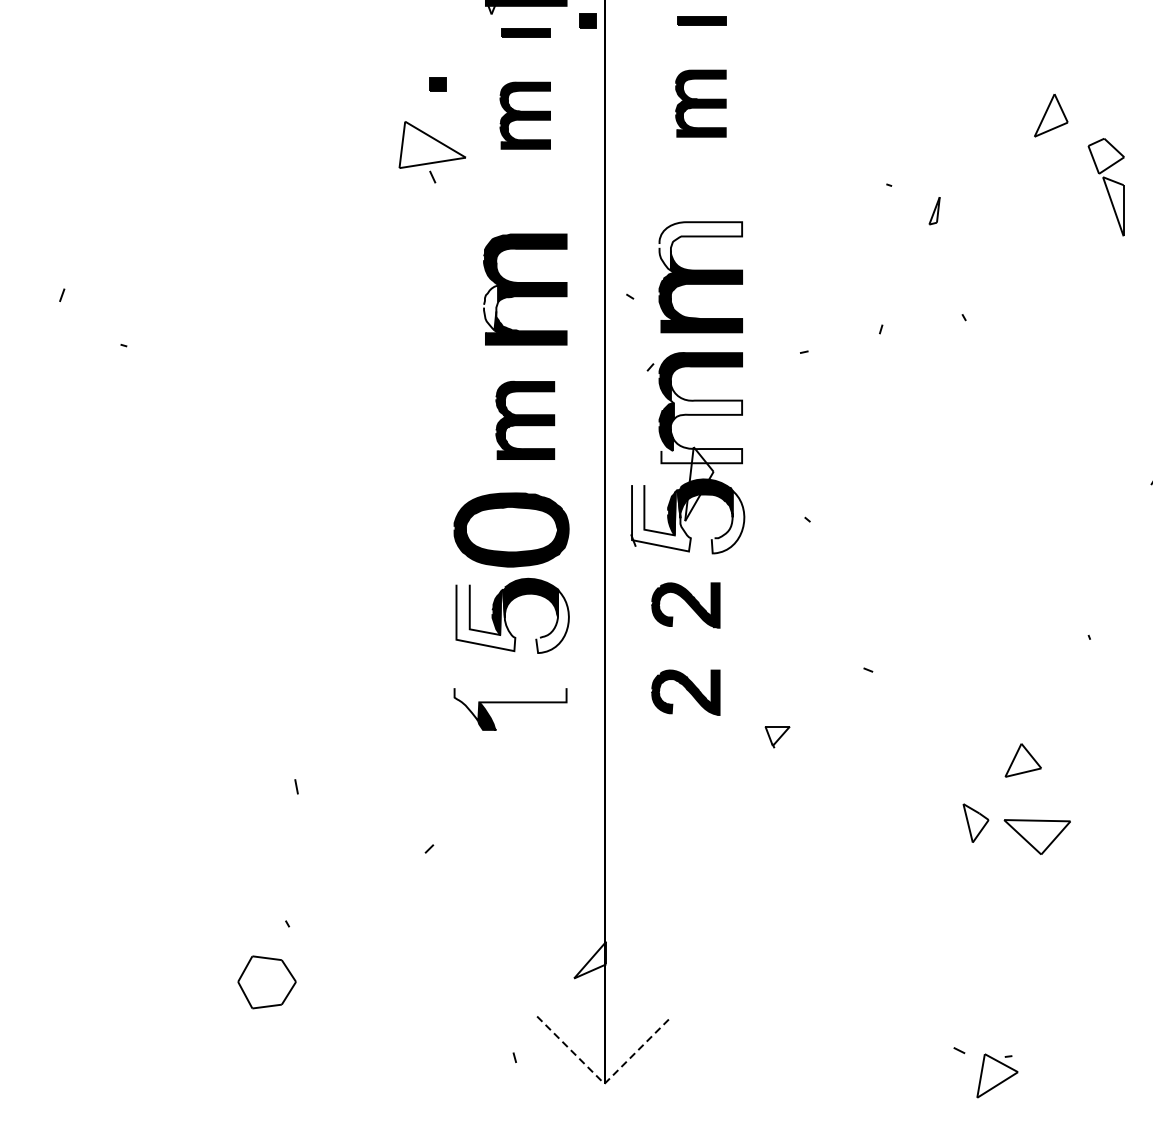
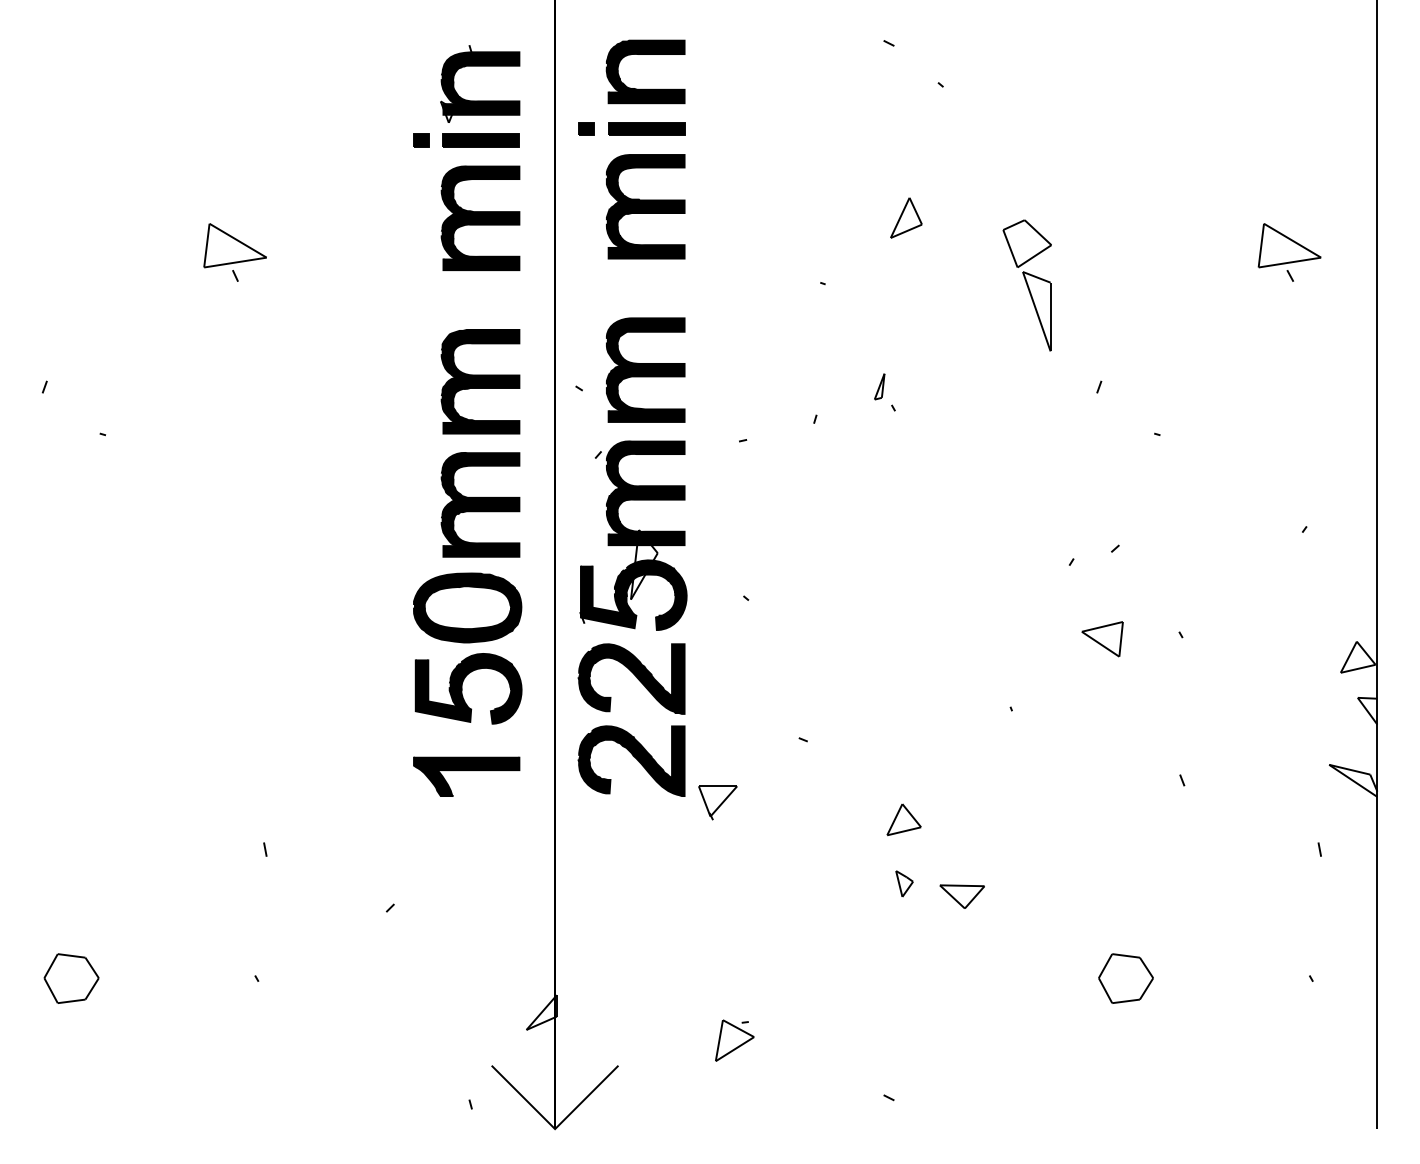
part: (587, 20) -> (586, 128), moved
part: (701, 20) -> (646, 128), size x1.67
part: (525, 33) -> (480, 140), size x1.67
part: (438, 84) -> (421, 140), moved
part: (700, 103) -> (645, 206), size x1.67
part: (525, 115) -> (480, 217), size x1.67
part: (1051, 115) -> (906, 217), moved
part: (431, 152) -> (234, 252), moved
part: (1105, 187) -> (1026, 285), size x1.43
part: (934, 210) -> (879, 386), moved
fill: (700, 245) -> (645, 340), added
fill: (491, 307) -> (448, 398), added
fill: (705, 399) -> (650, 485), added
part: (525, 420) -> (480, 504), size x1.43
fill: (701, 450) -> (646, 533), added
fill: (661, 517) -> (608, 596), added
fill: (727, 522) -> (670, 600), added
part: (685, 604) -> (631, 678), size x1.67
fill: (485, 617) -> (443, 690), added
fill: (551, 620) -> (505, 693), added
part: (685, 692) -> (631, 760), size x1.67
fill: (510, 704) -> (466, 772), added
part: (777, 736) -> (717, 802), size x1.67
part: (1022, 760) -> (903, 819), moved
part: (975, 822) -> (904, 883), size x0.71
part: (1036, 836) -> (961, 896), size x0.71
part: (266, 982) -> (71, 978), moved
part: (997, 1075) -> (734, 1040), moved
line: (604, 1084) -> (555, 1129), dashed -> solid

